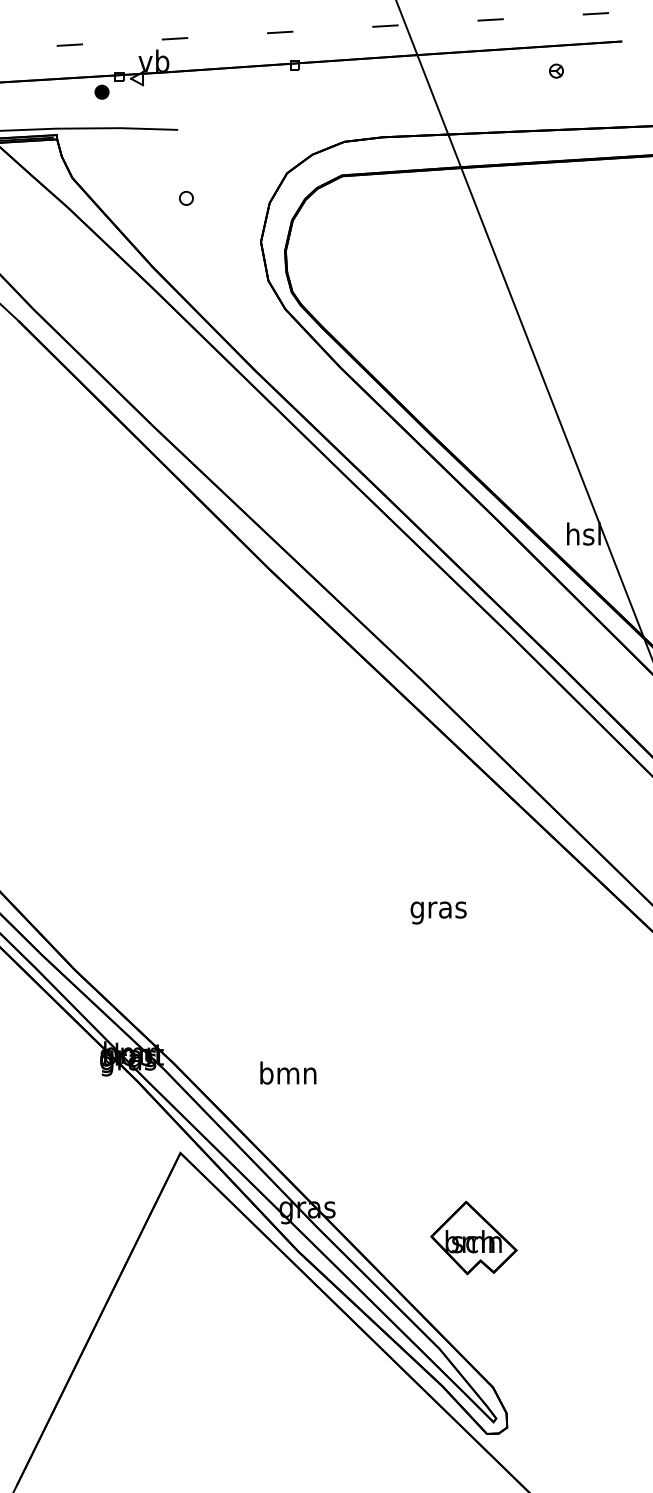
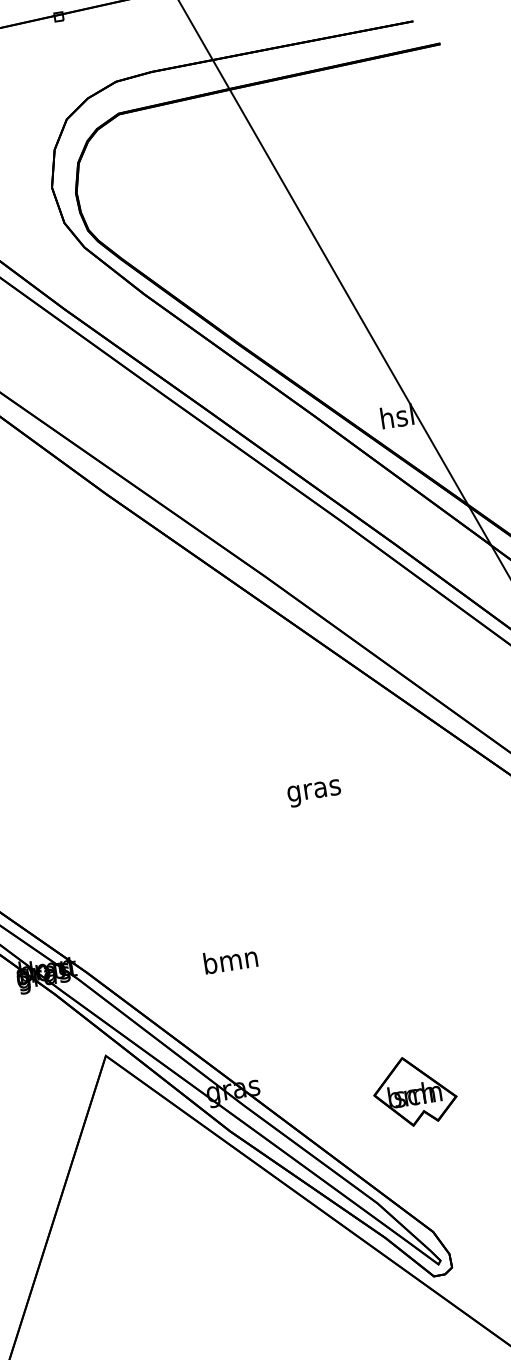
text: (288, 1072) -> (230, 959), moved
part: (473, 1237) -> (414, 1090), moved

